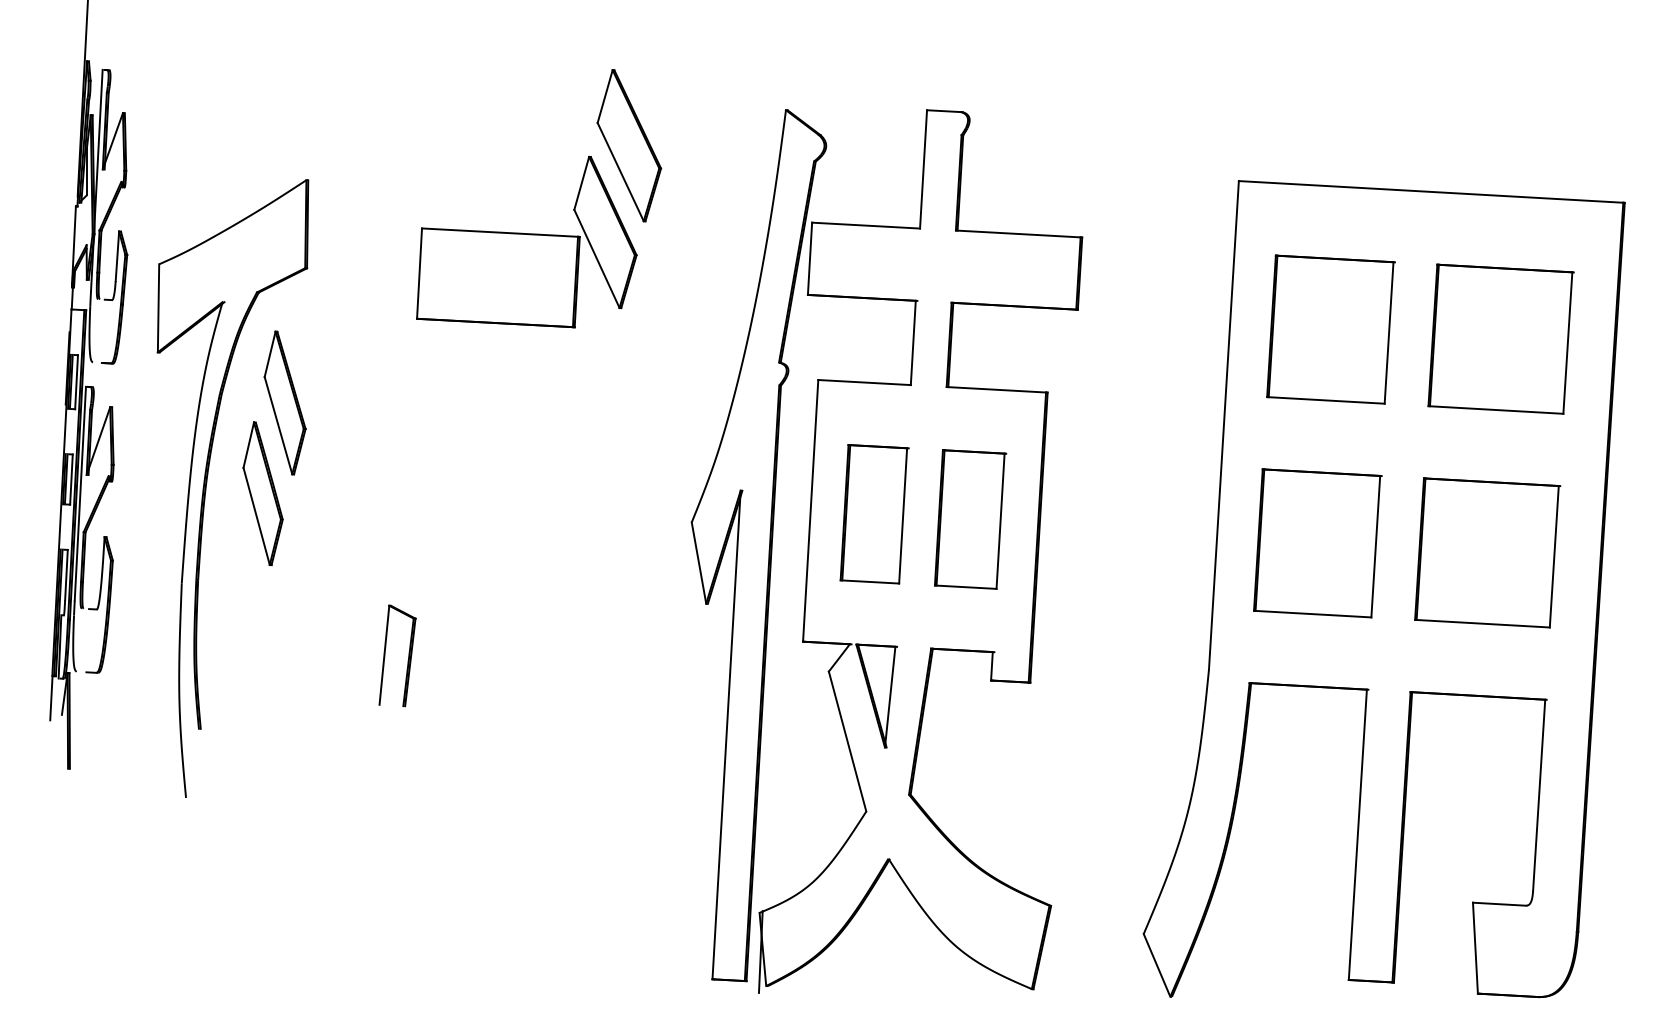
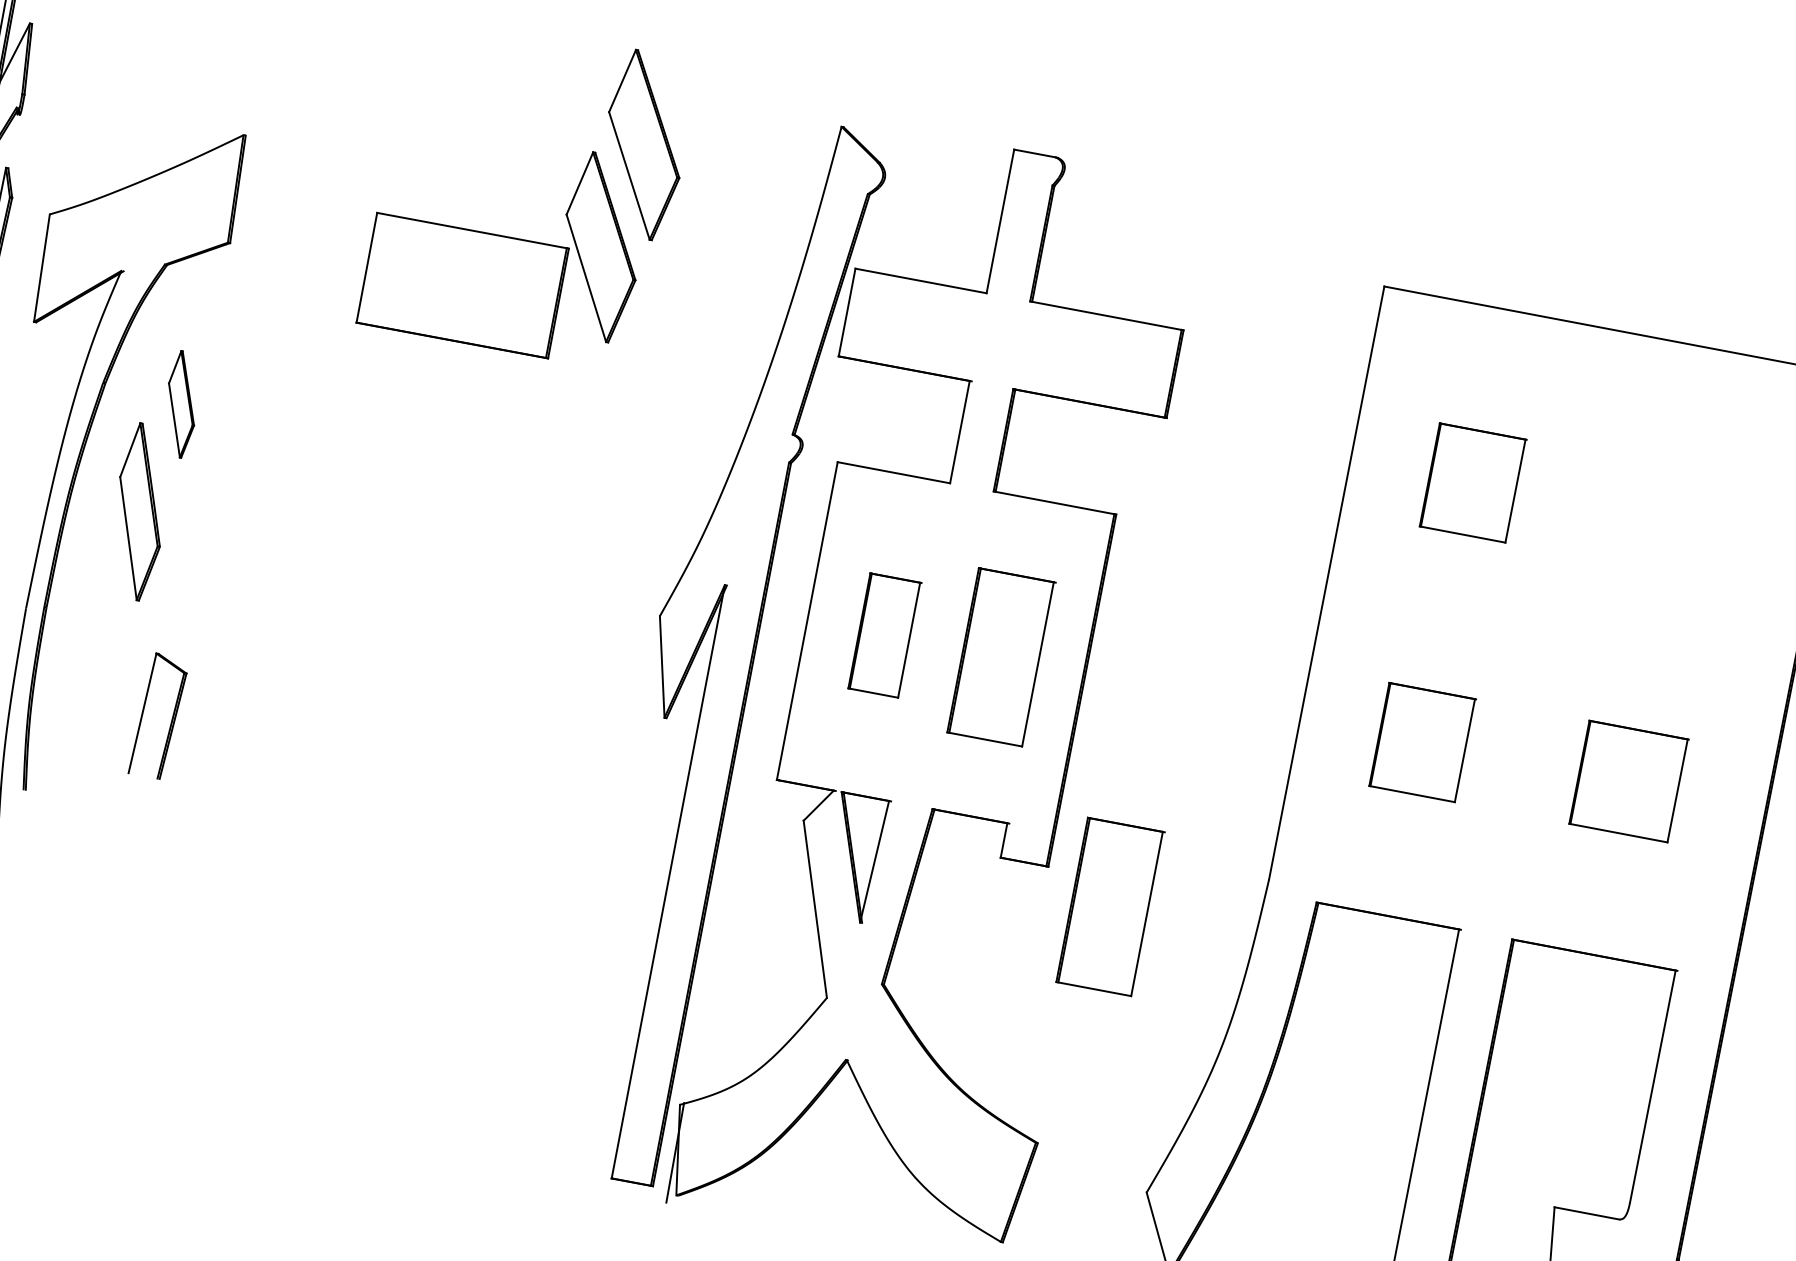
part: (1330, 329) -> (1472, 482), size x0.6
part: (1500, 338) -> (1679, 521), removed
part: (284, 402) -> (180, 403), size x0.6
part: (874, 514) -> (884, 635), size x0.7
part: (1317, 543) -> (1422, 742), size x0.6
part: (1487, 552) -> (1628, 781), size x0.6
part: (408, 655) -> (171, 717), moved
part: (1084, 708) -> (1110, 907), added

